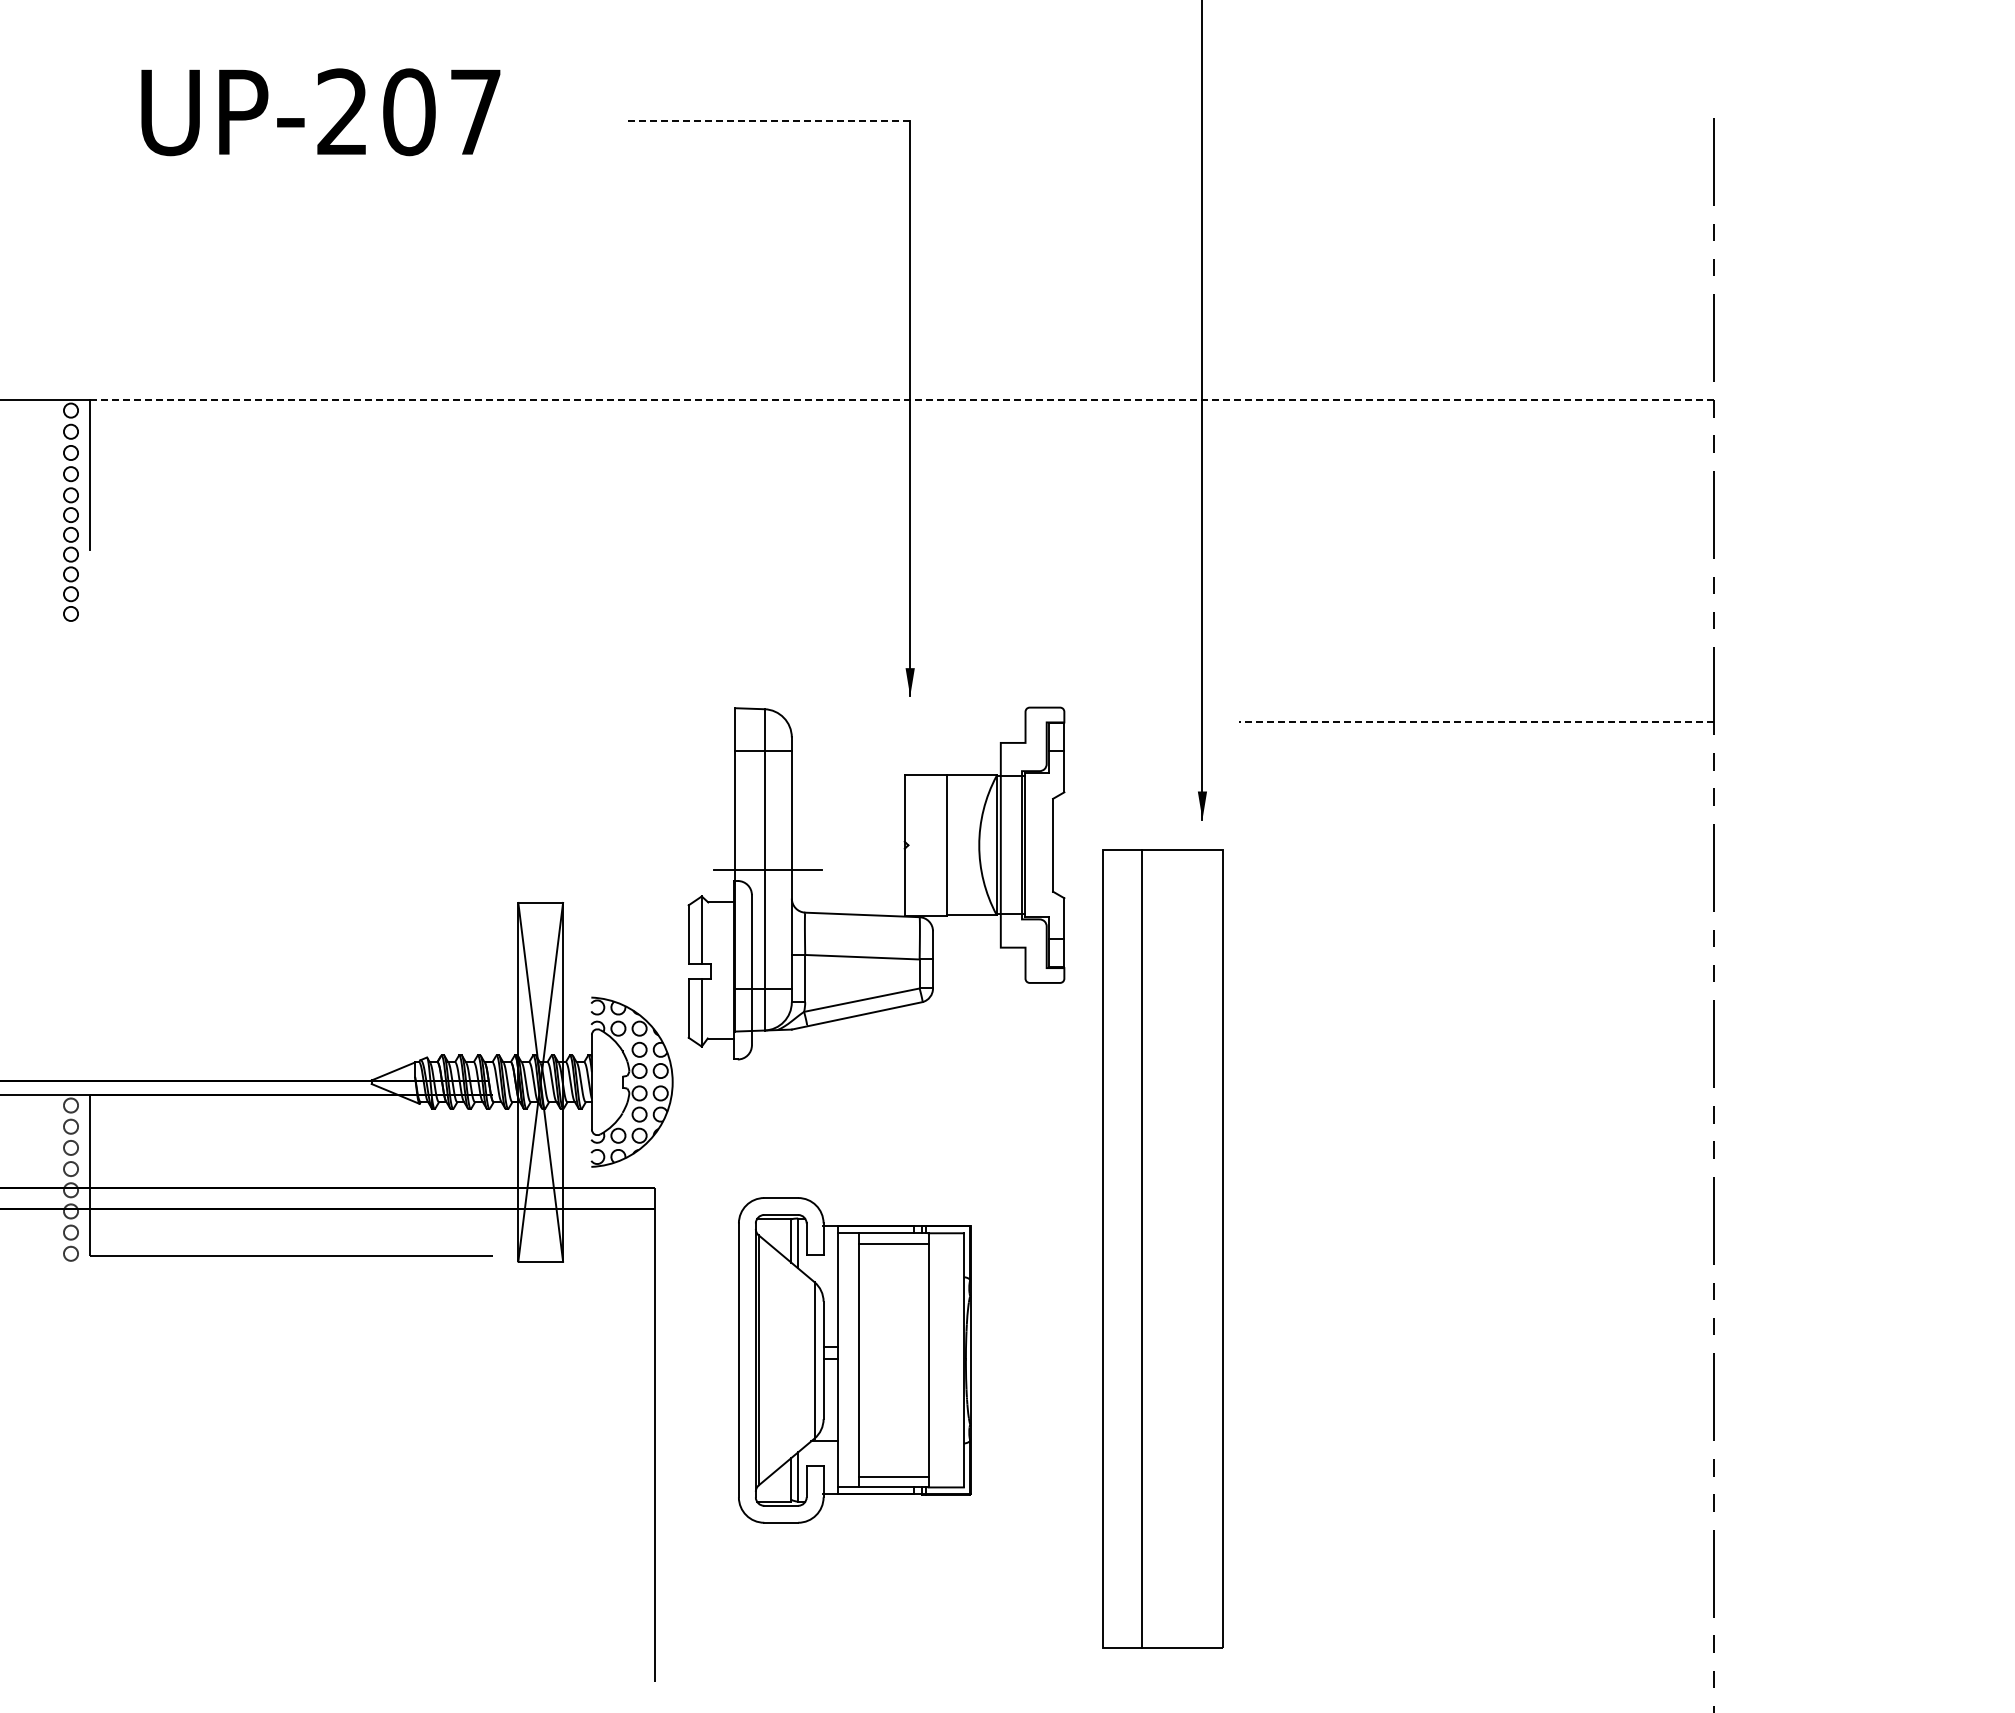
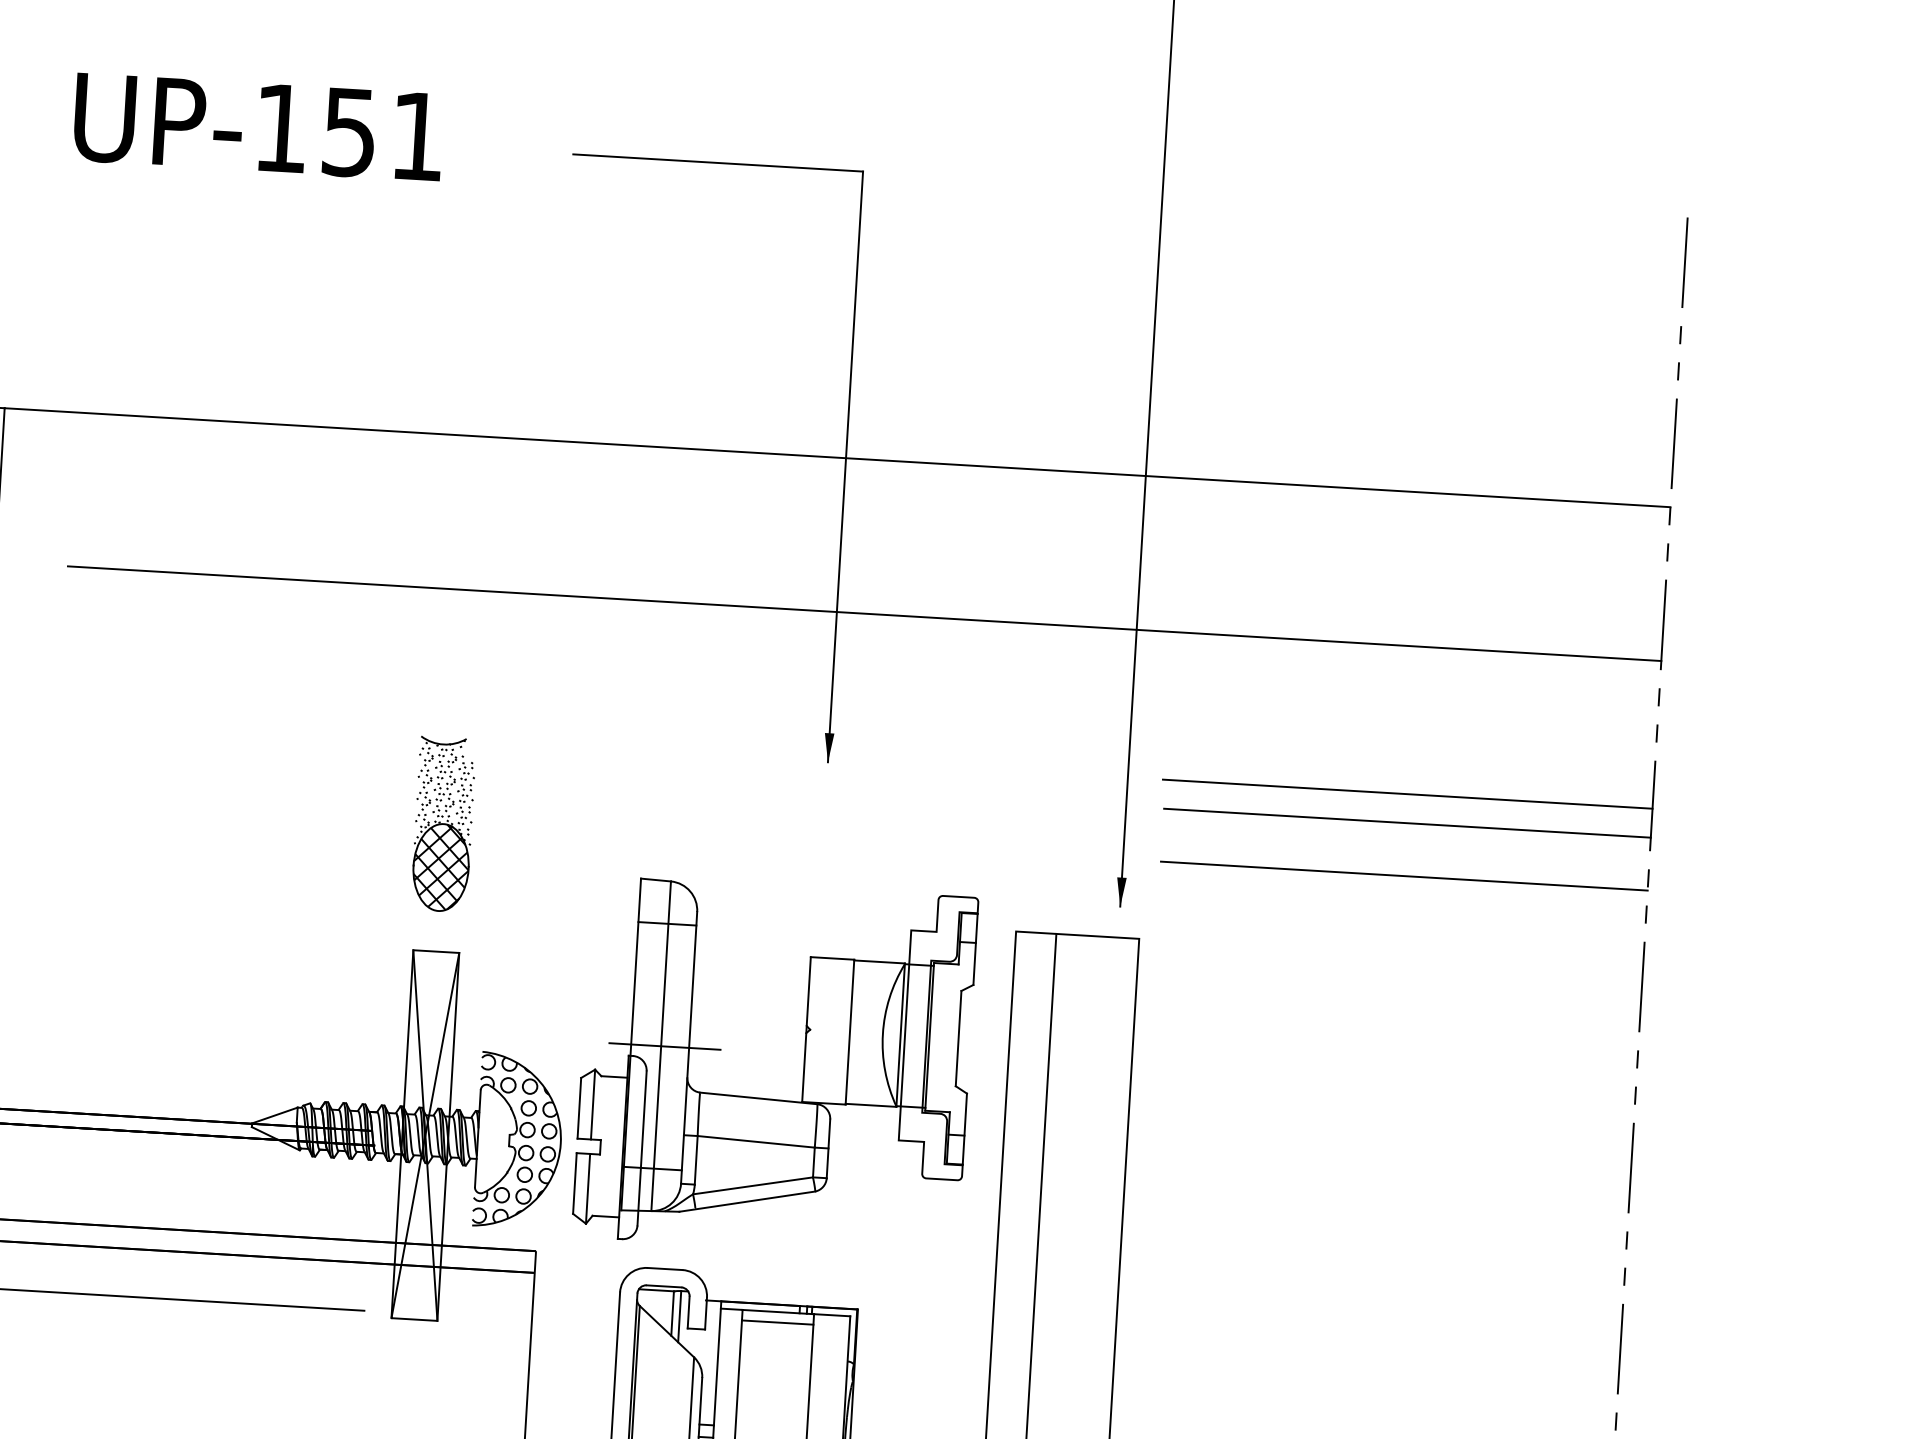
text: (408, 112) -> (348, 132), UP-207 -> UP-151
line: (769, 120) -> (718, 162), dashed -> solid
line: (901, 400) -> (837, 458), dashed -> solid
line: (936, 549) -> (863, 613), added
line: (1474, 693) -> (1407, 793), added
line: (1476, 722) -> (1407, 823), dashed -> solid
line: (1476, 773) -> (1404, 875), added
part: (540, 779) -> (443, 824), added
part: (904, 883) -> (803, 1068), moved

